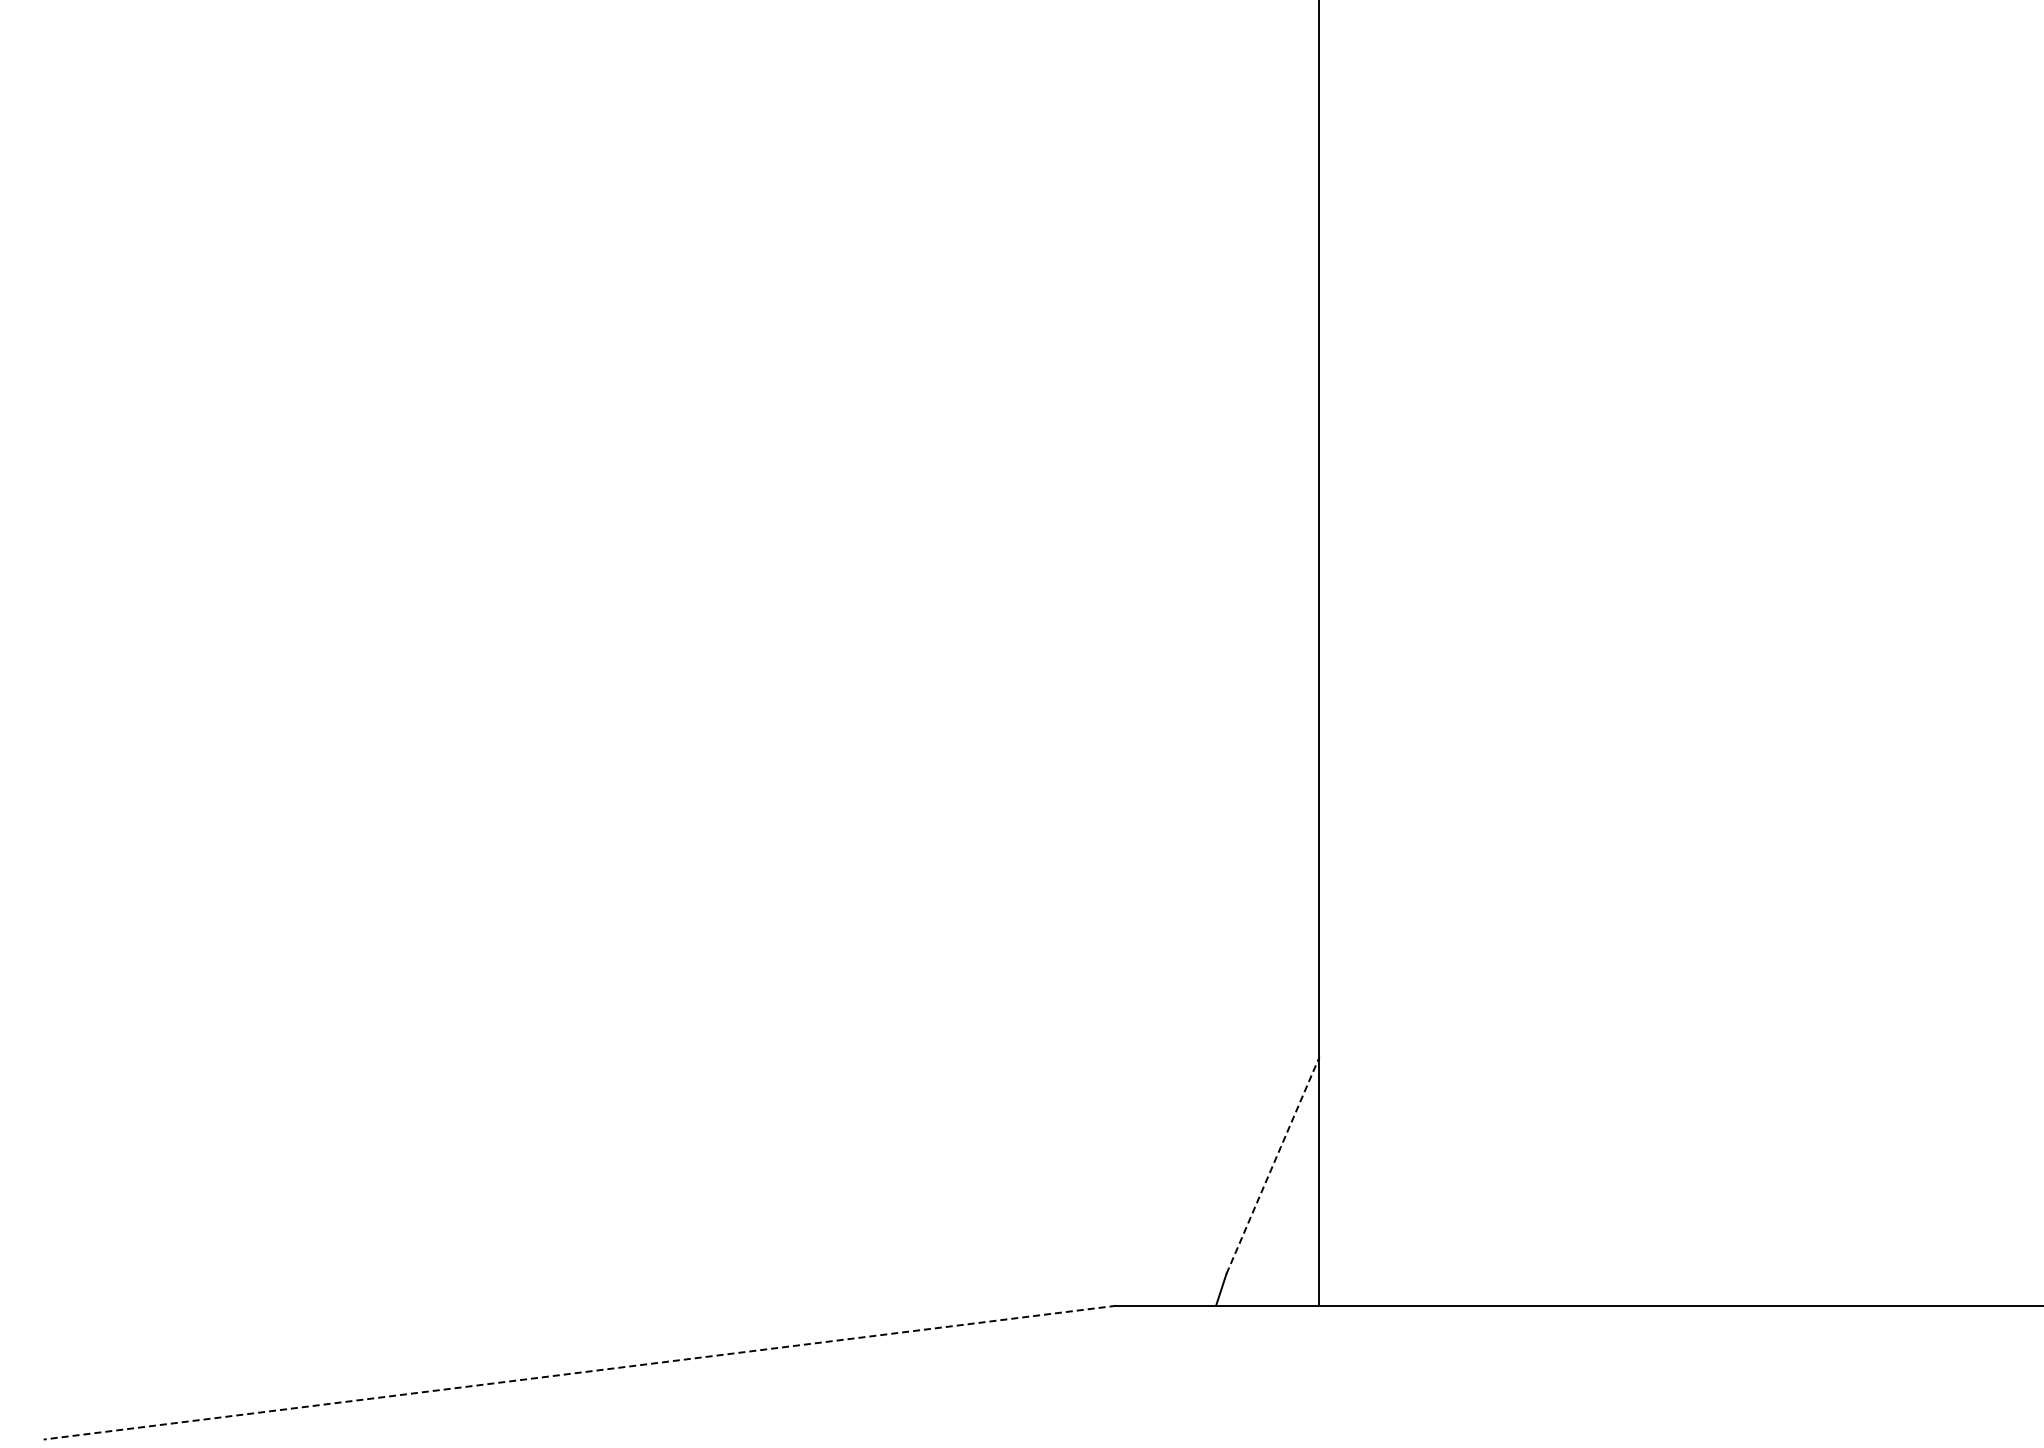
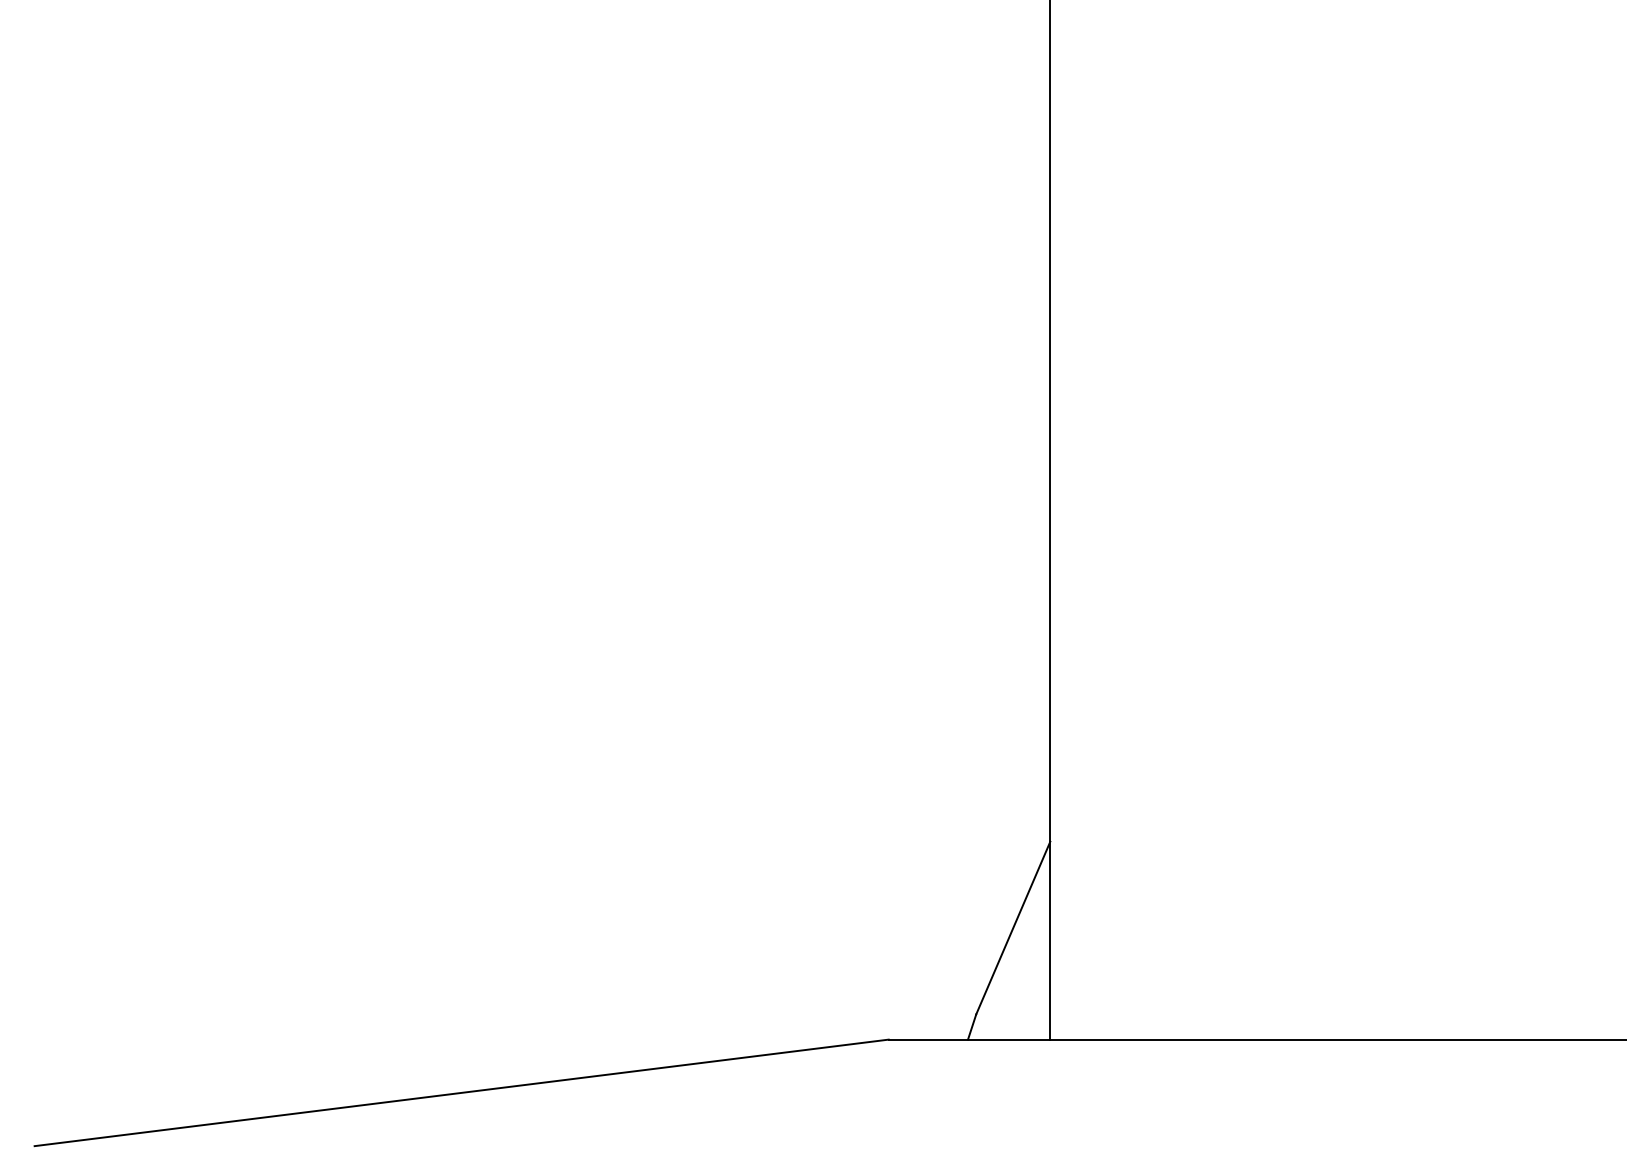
line: (1273, 1165) -> (1013, 927), dashed -> solid
line: (580, 1372) -> (462, 1092), dashed -> solid

